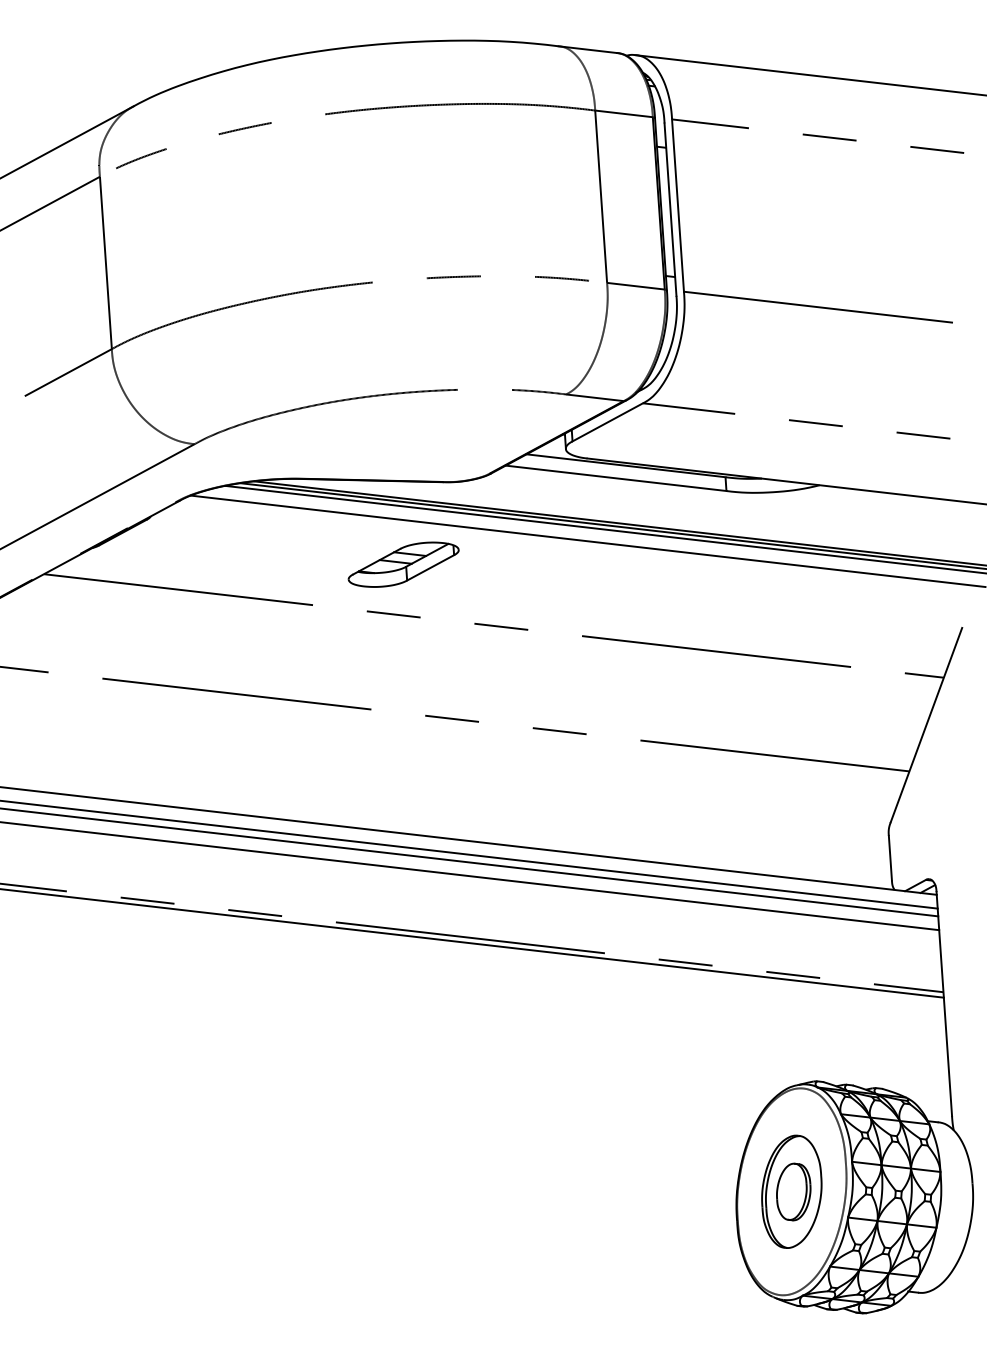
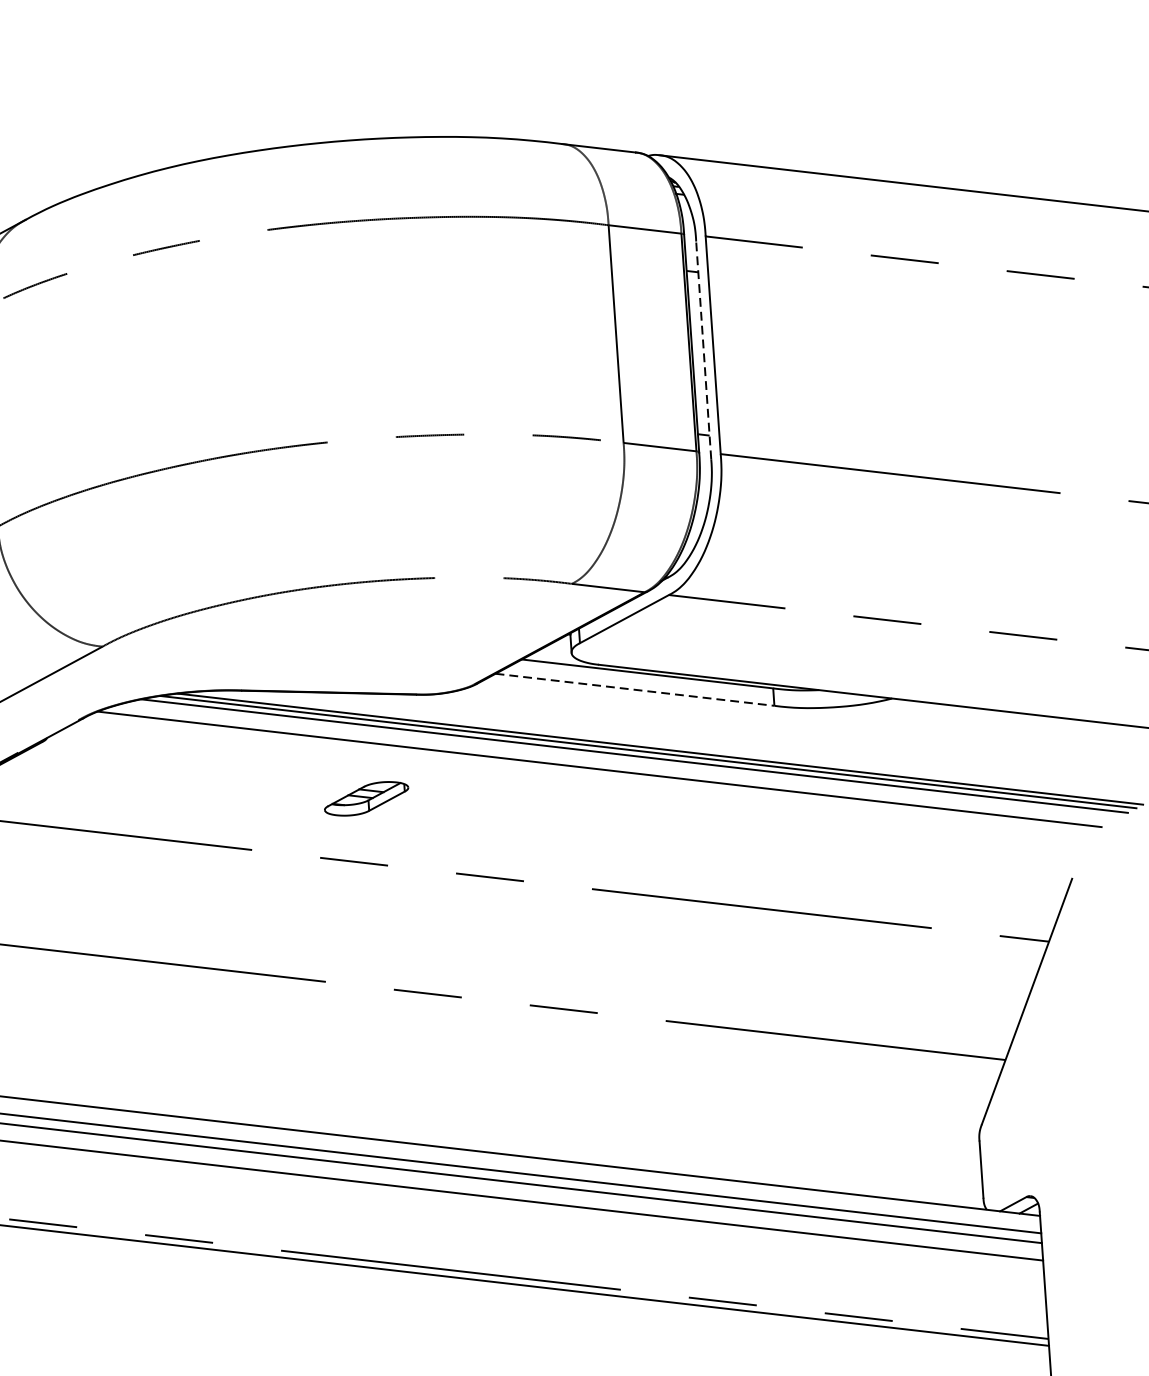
line: (670, 209) -> (703, 350), solid -> dashed
line: (616, 478) -> (635, 690), solid -> dashed
part: (403, 564) -> (366, 798), size x0.6

